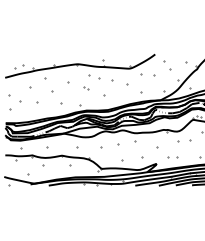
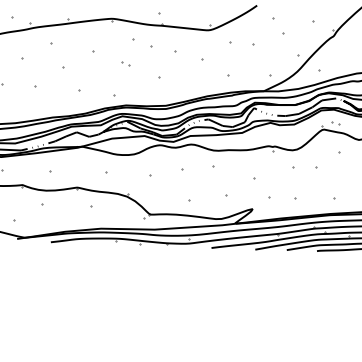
part: (172, 157) -> (282, 198), size x1.6

